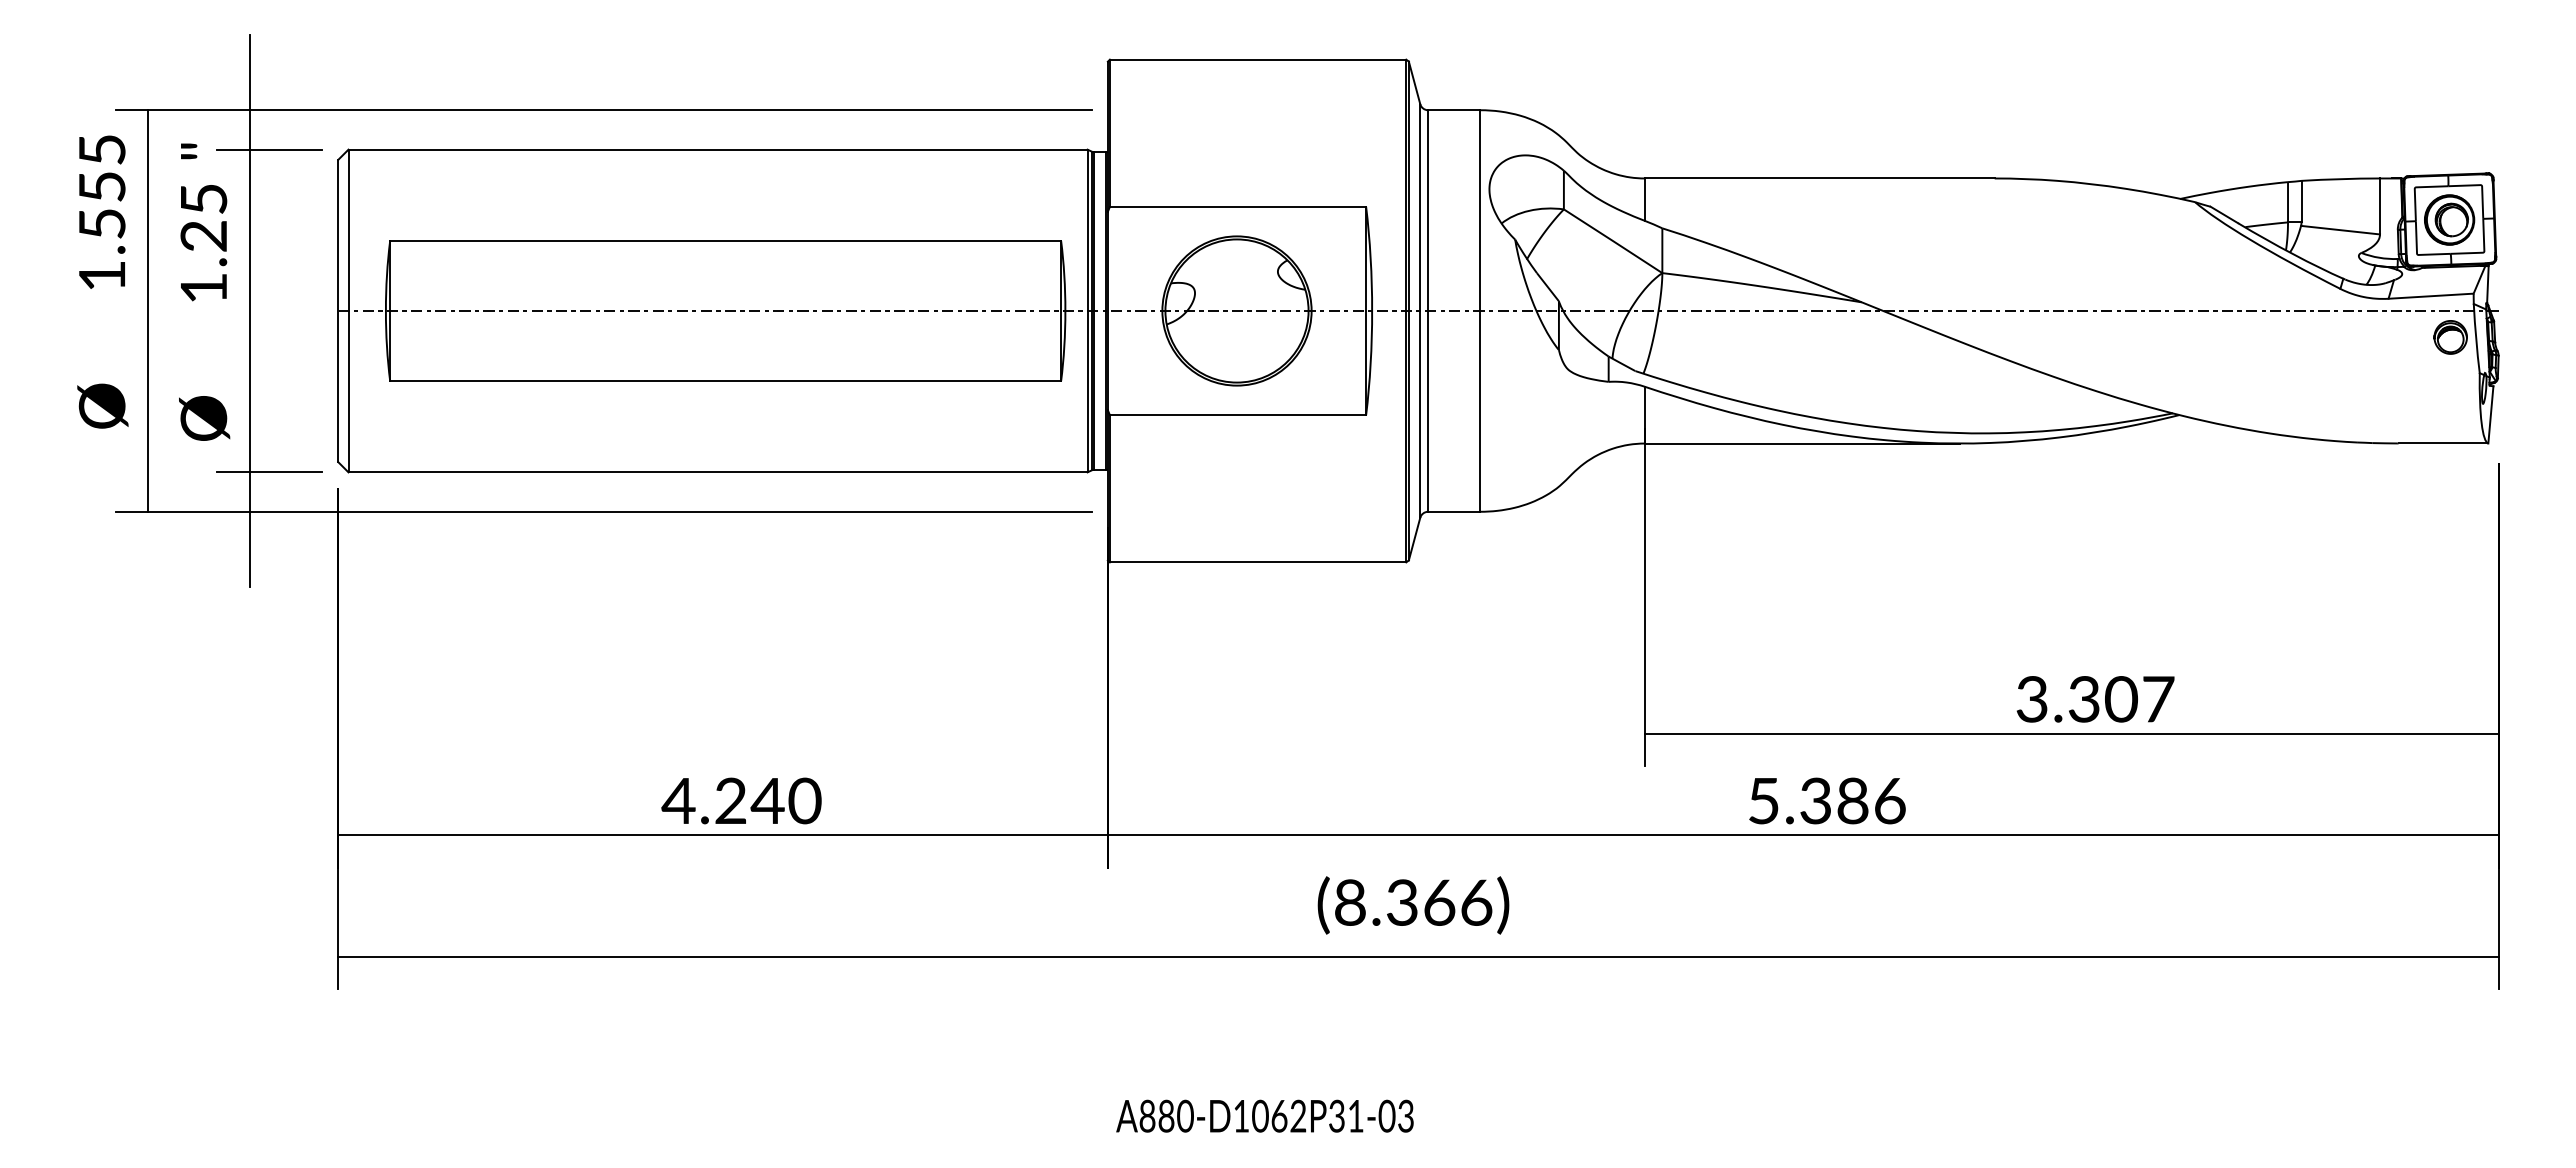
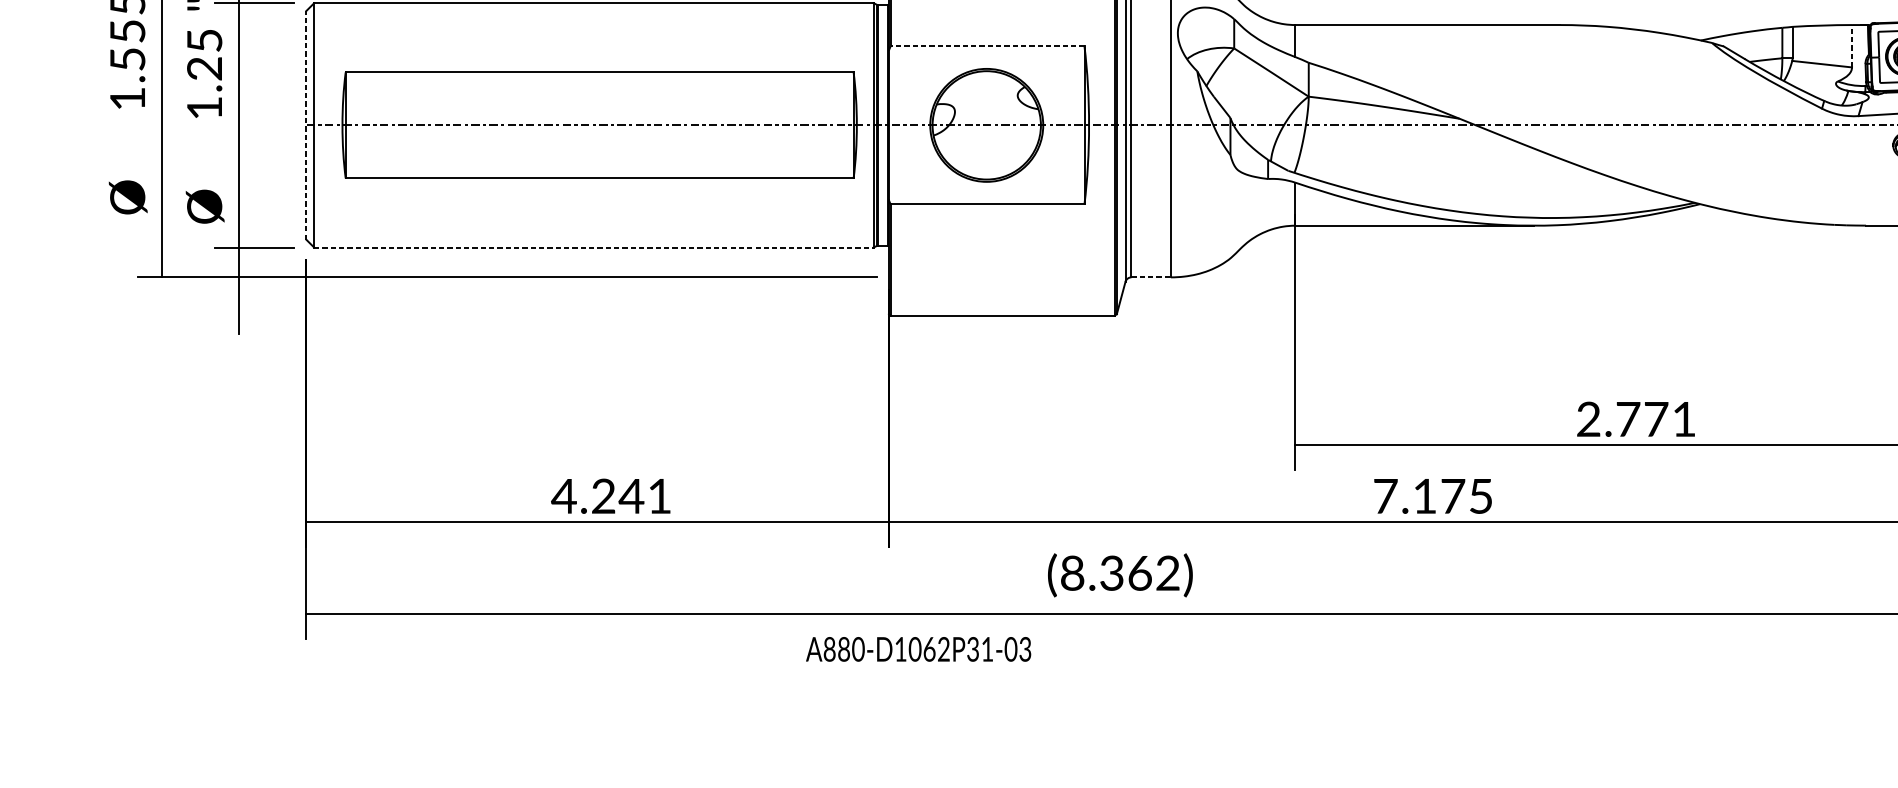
line: (1237, 206) -> (987, 46), solid -> dashed
line: (2380, 206) -> (1852, 46), solid -> dashed
line: (338, 310) -> (306, 124), solid -> dashed
line: (718, 472) -> (594, 247), solid -> dashed
line: (1454, 511) -> (1151, 277), solid -> dashed
text: (2095, 699) -> (1636, 419), 3.307 -> 2.771
text: (804, 800) -> (659, 495), 4.240 -> 4.241
text: (1826, 800) -> (1433, 495), 5.386 -> 7.175
text: (1476, 902) -> (1168, 573), (8.366) -> (8.362)
text: (1264, 1115) -> (918, 648), moved

